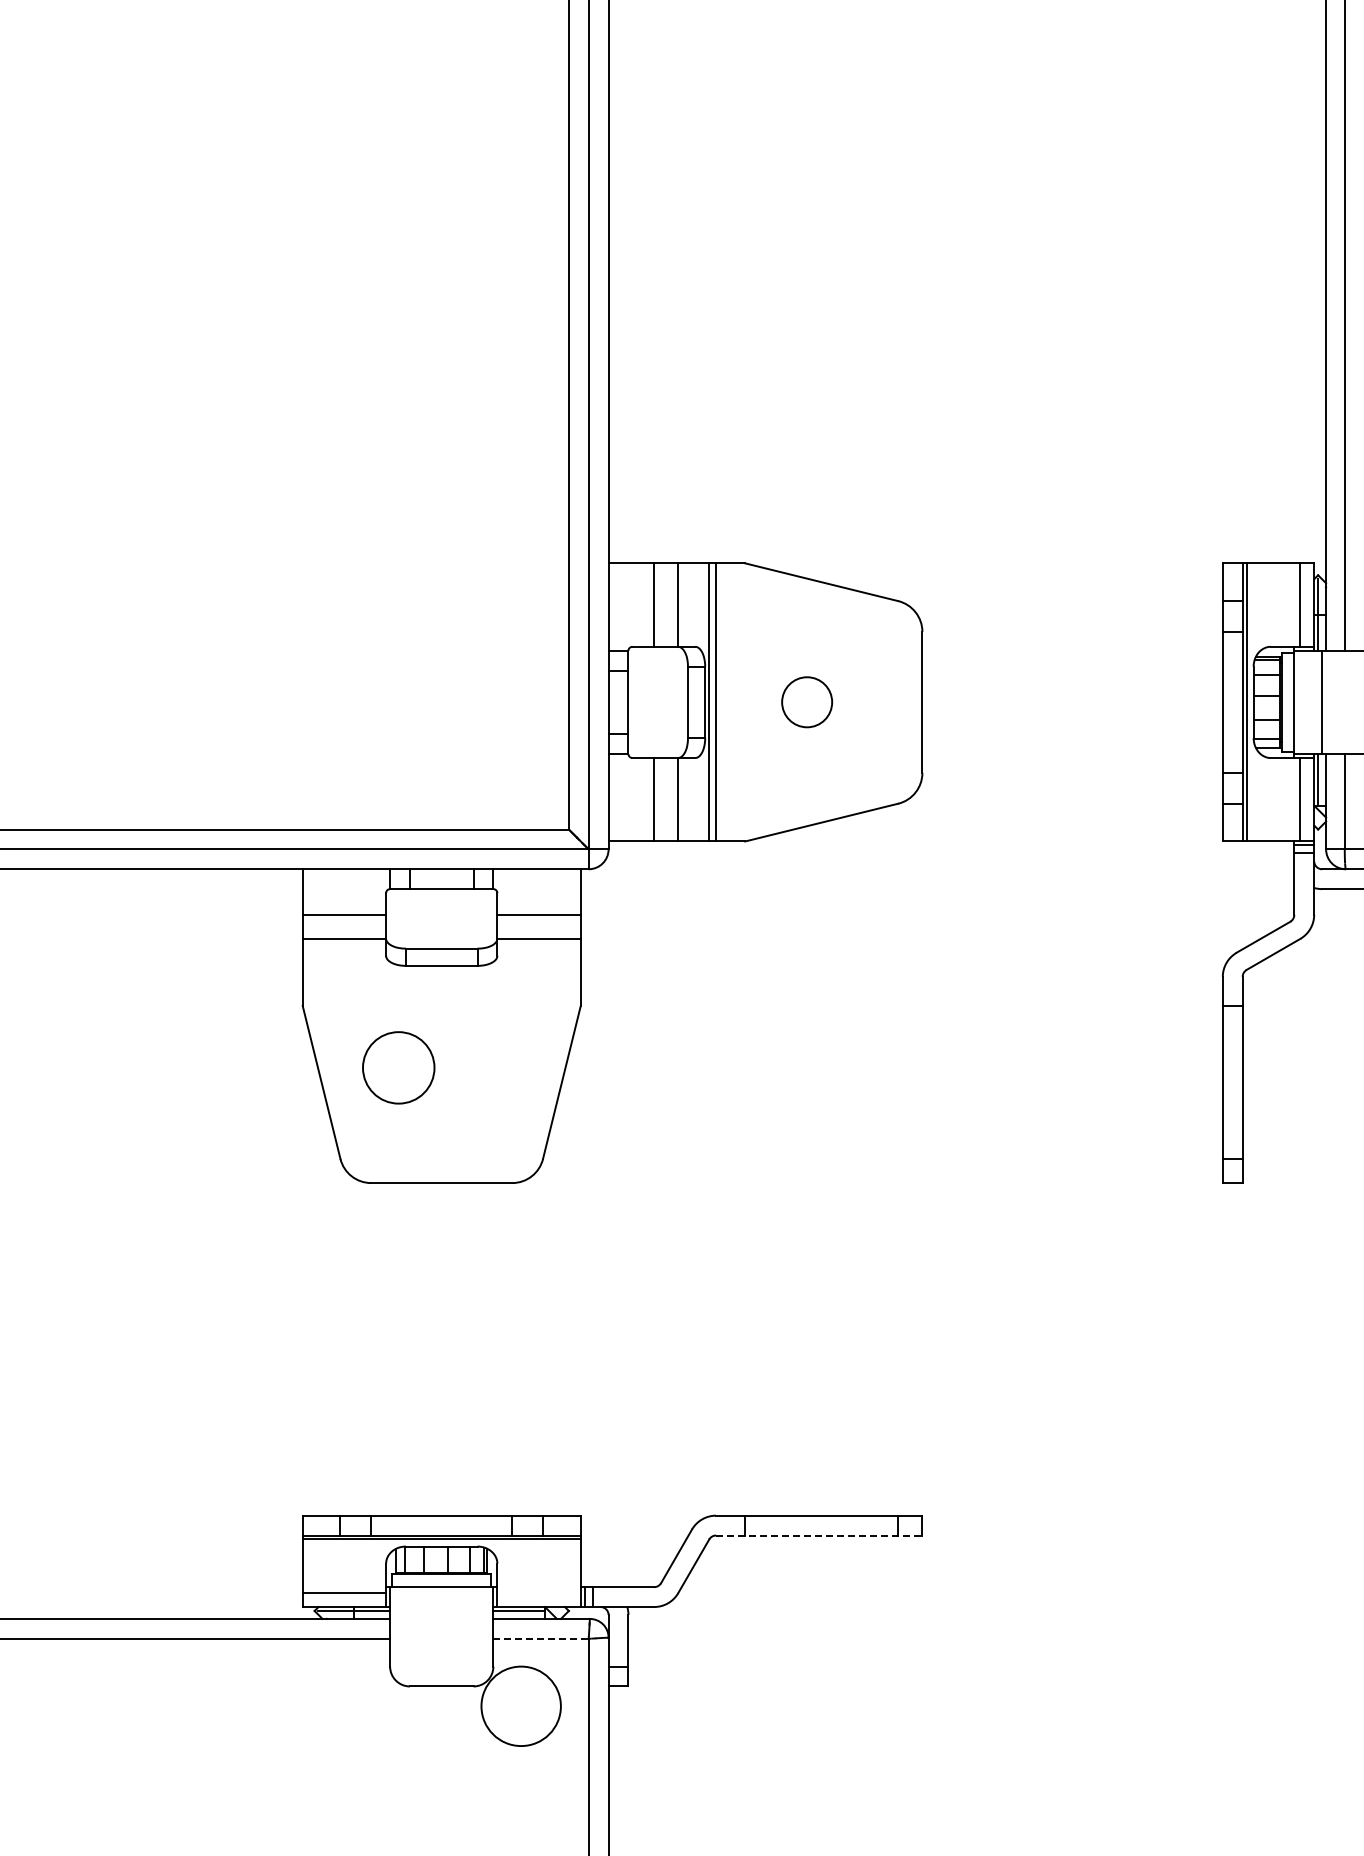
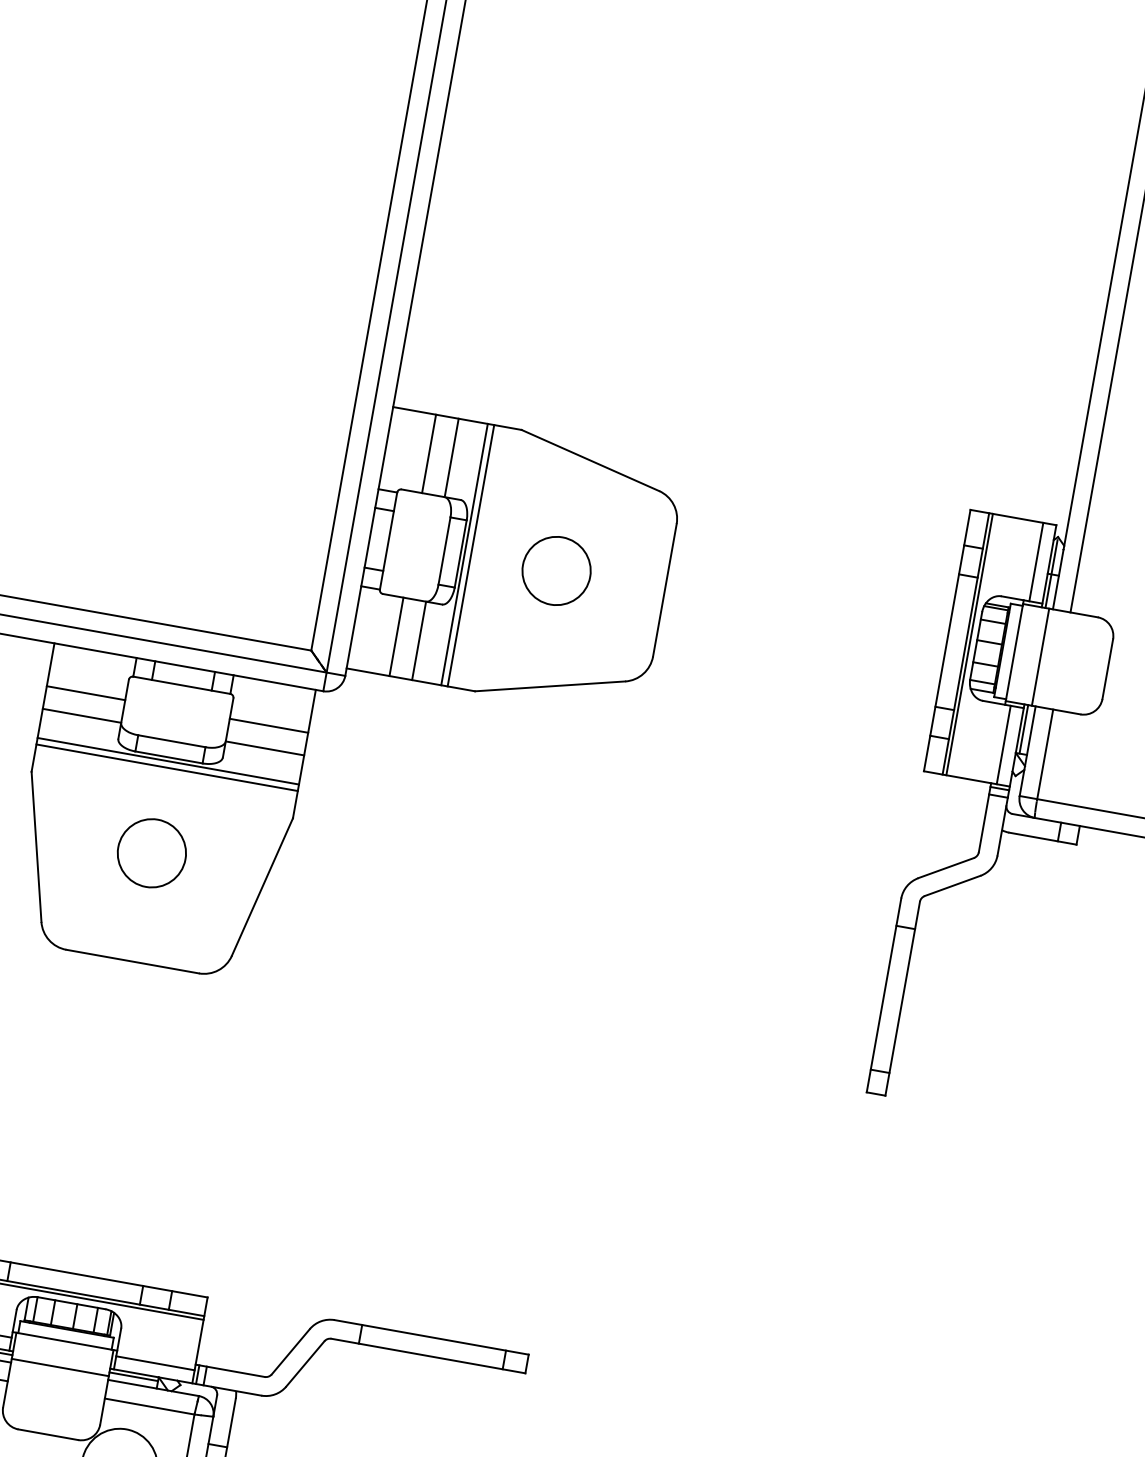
circle: (806, 701) -> (556, 570), size x1.43
line: (441, 969) -> (168, 760), added
line: (441, 976) -> (166, 767), added
circle: (398, 1067) -> (151, 852), moved
line: (819, 1535) -> (428, 1356), dashed -> solid
line: (538, 1593) -> (154, 1363), added
line: (441, 1614) -> (60, 1367), added
line: (541, 1638) -> (150, 1406), dashed -> solid

